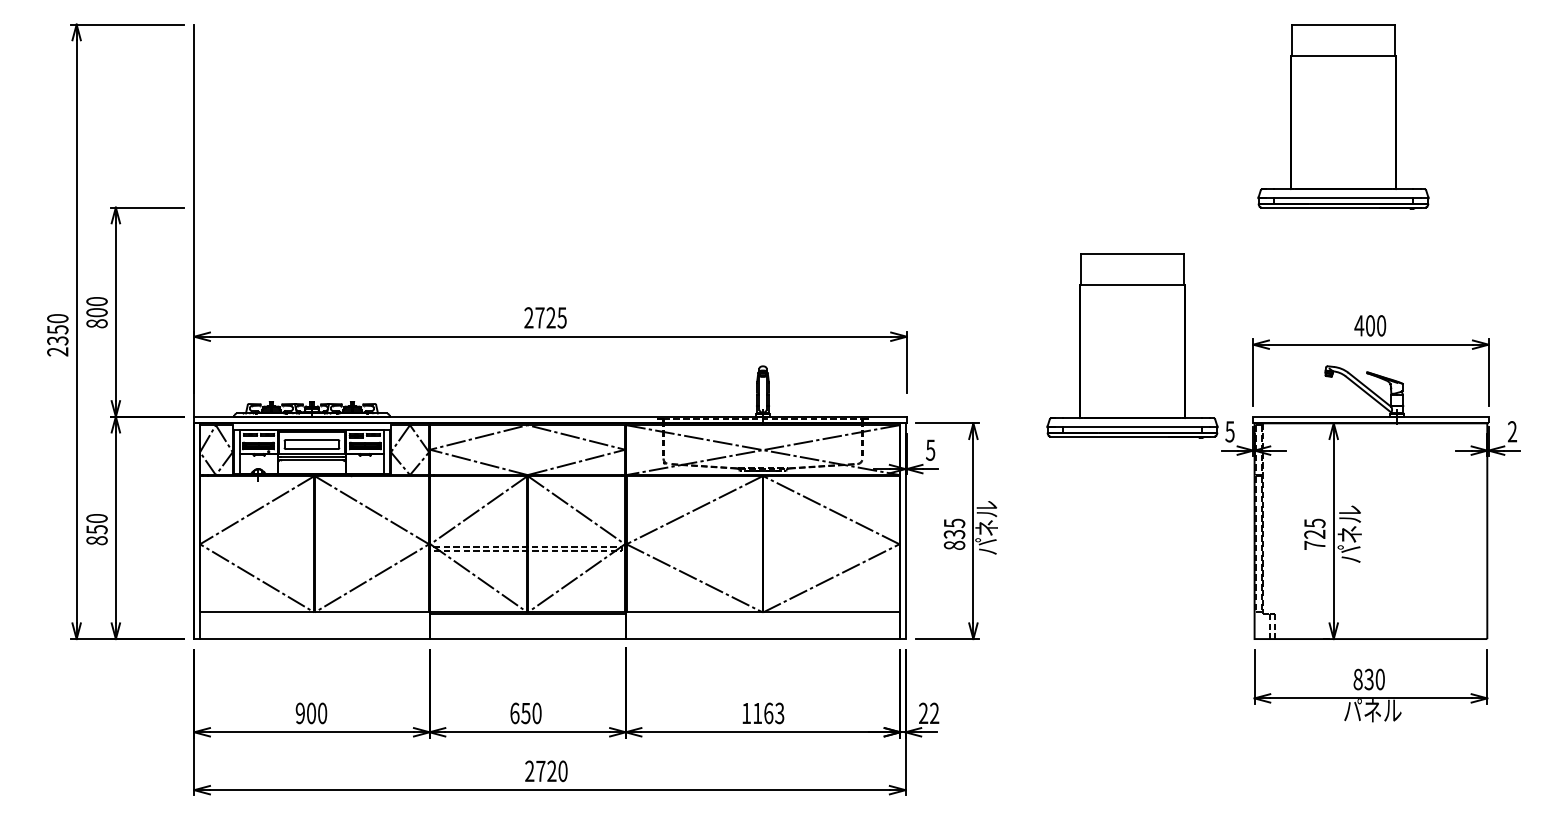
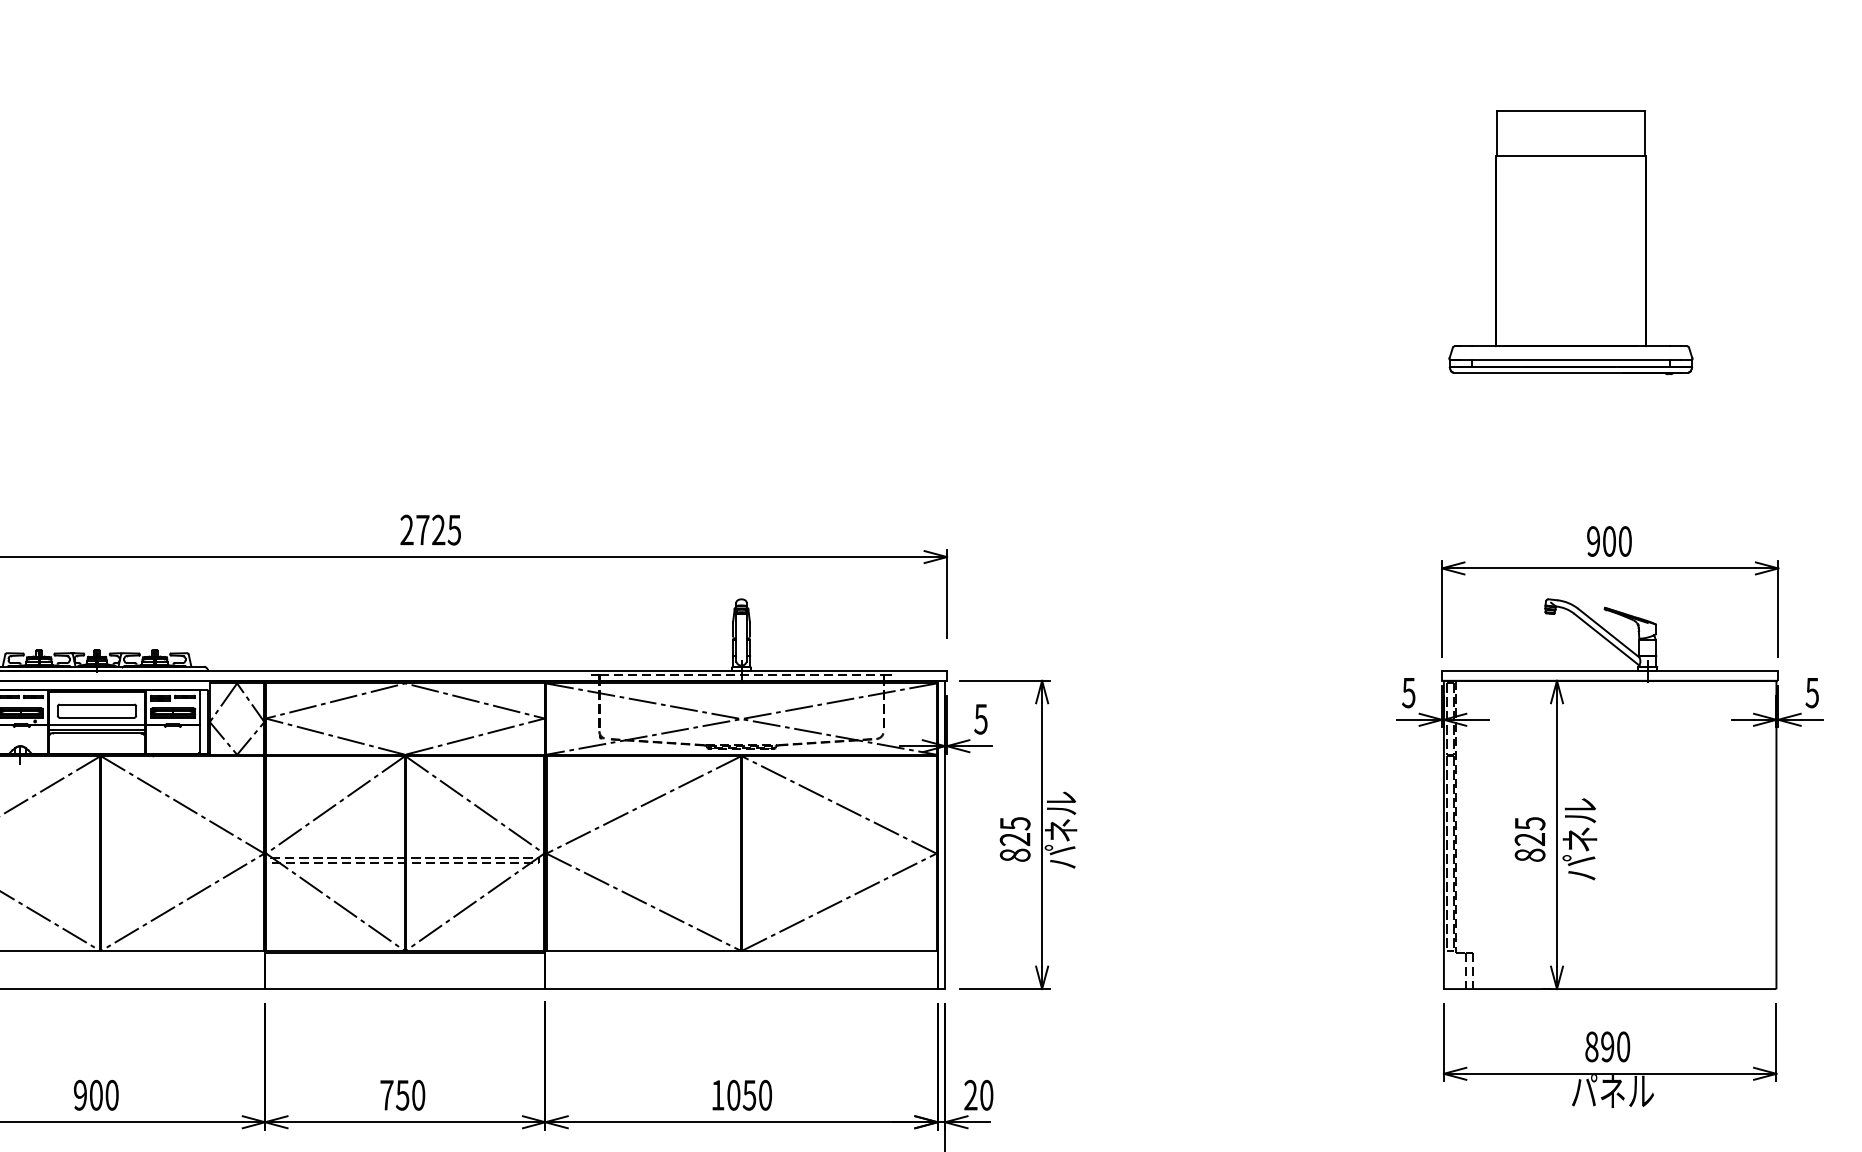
text: (1359, 325) -> (1593, 541), 400 -> 900
part: (1132, 345) -> (1269, 569), removed
text: (1511, 431) -> (1811, 692), 2 -> 5
text: (954, 534) -> (1015, 839), 835 -> 825
text: (1314, 544) -> (1529, 853), 725 -> 825
text: (1368, 679) -> (1606, 1046), 830 -> 890
text: (514, 713) -> (386, 1095), 650 -> 750
text: (768, 713) -> (749, 1095), 1163 -> 1050
text: (934, 713) -> (986, 1095), 22 -> 20

